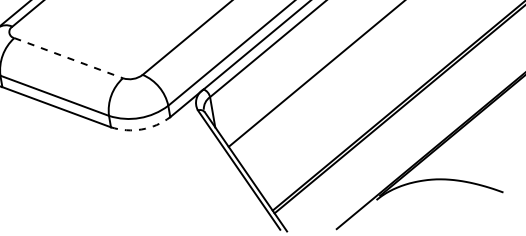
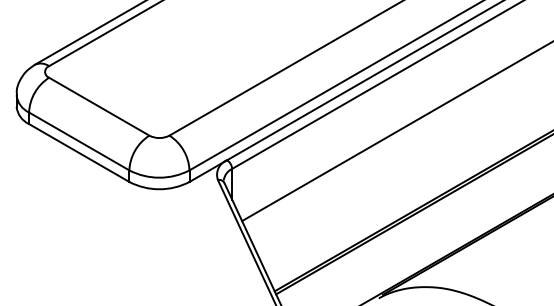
line: (68, 57) -> (99, 106), dashed -> solid
arc: (141, 129) -> (159, 189), dashed -> solid

